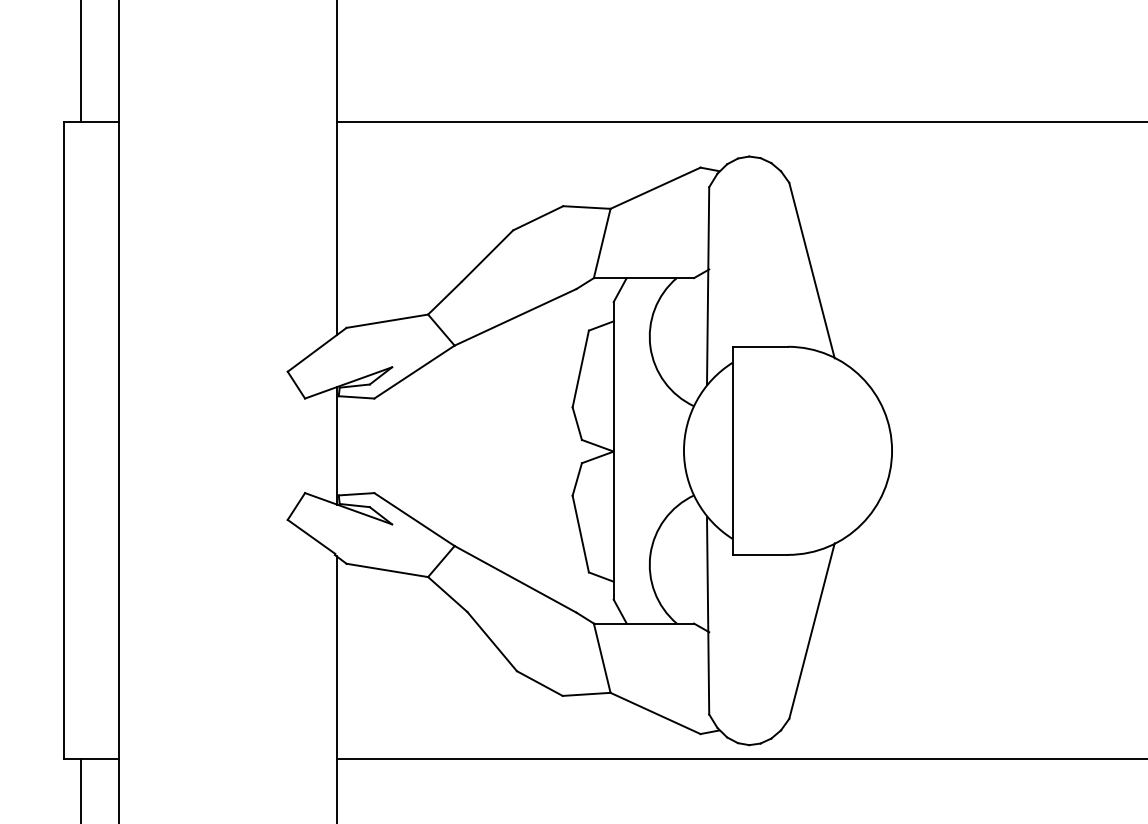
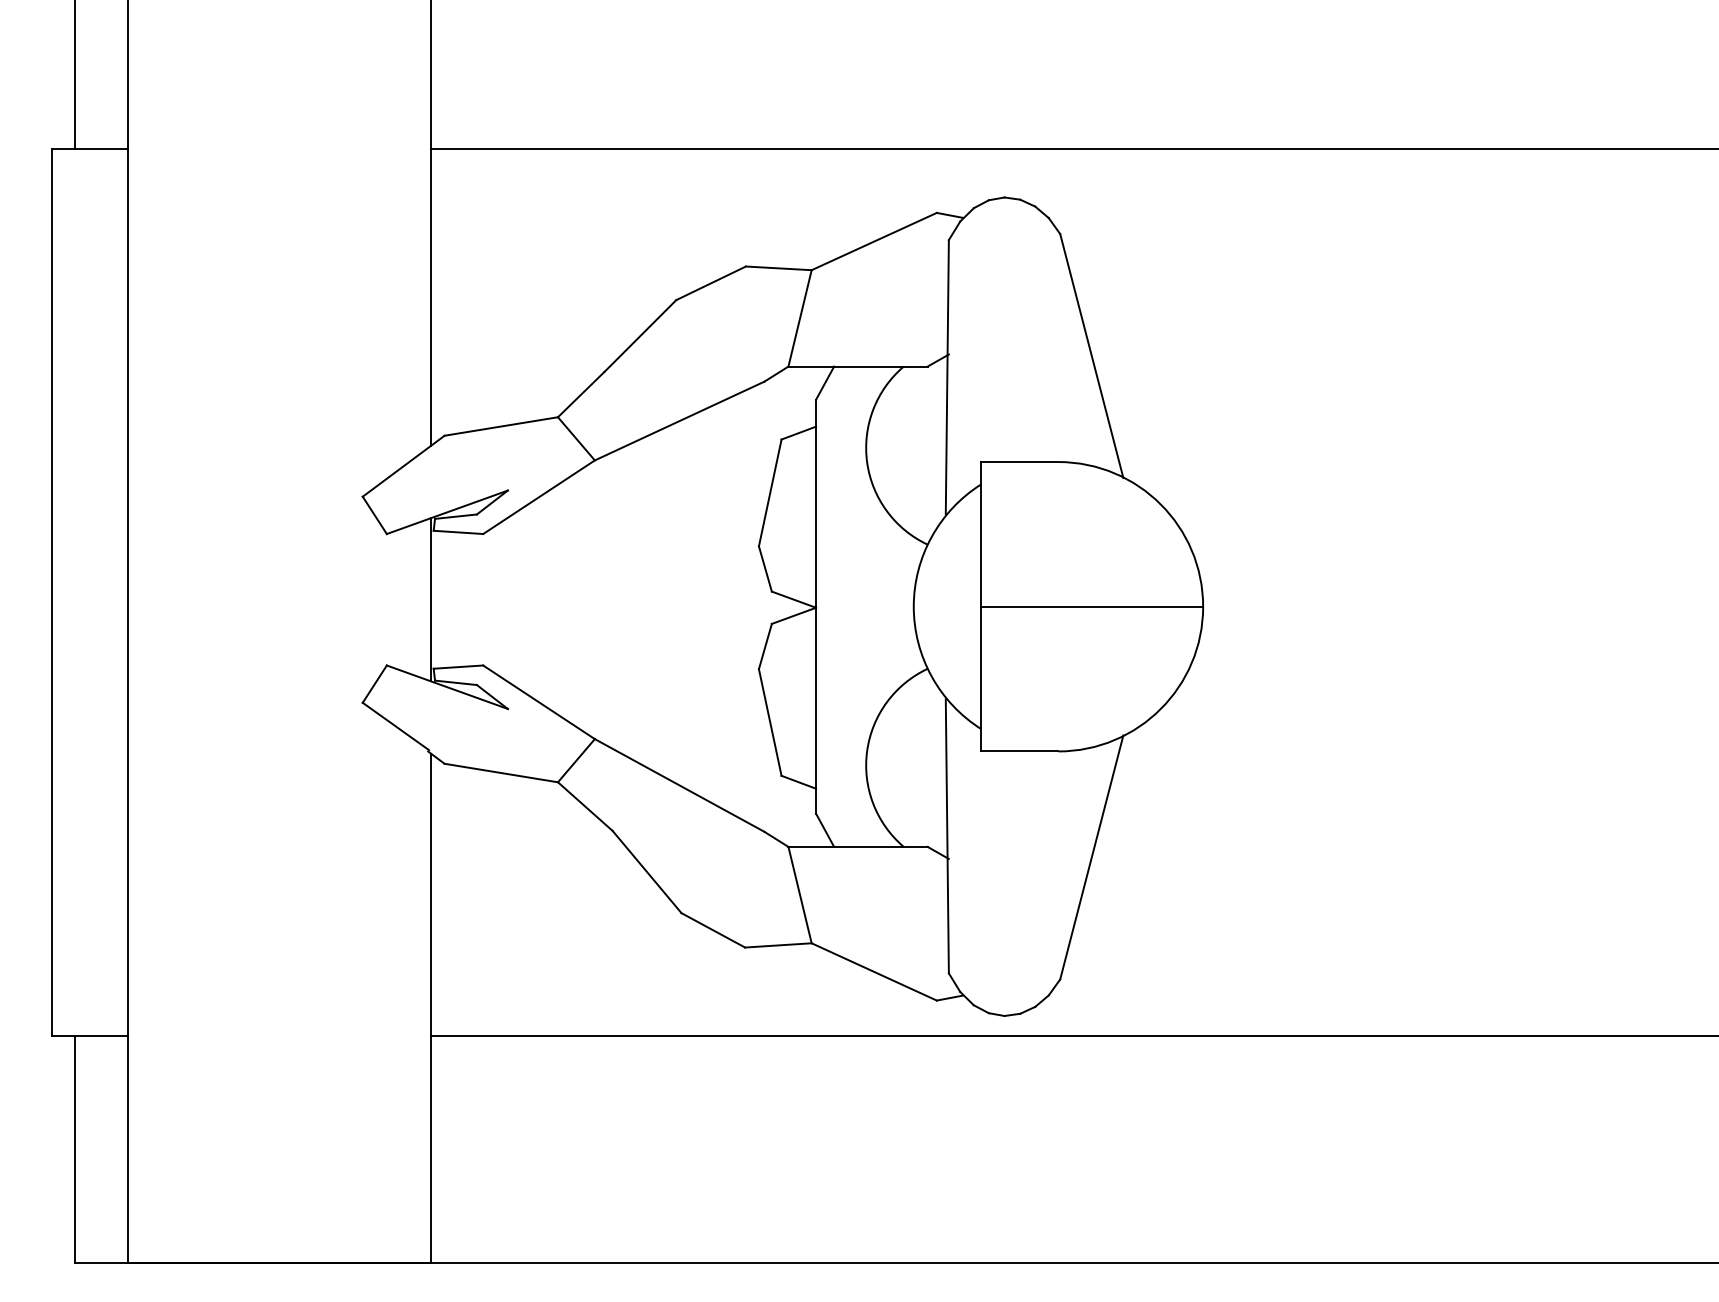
line: (812, 450) -> (1092, 606), added

